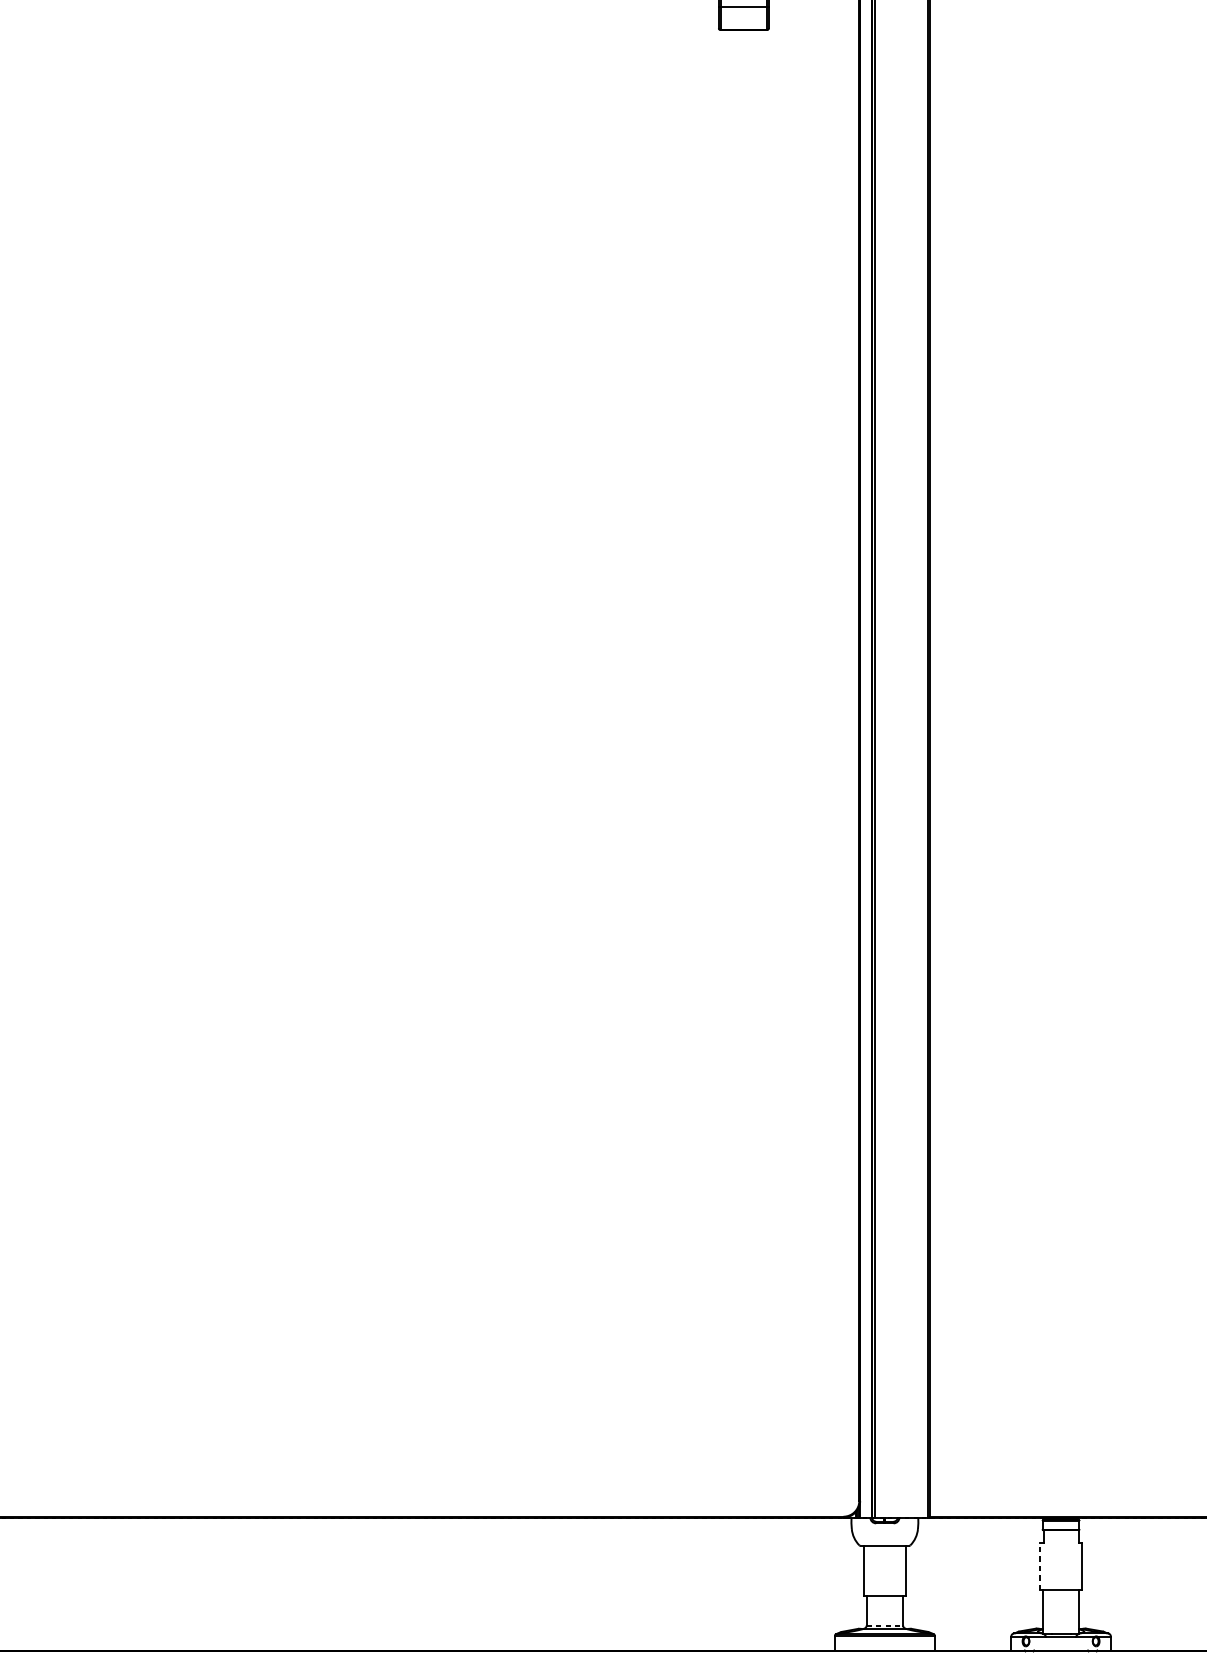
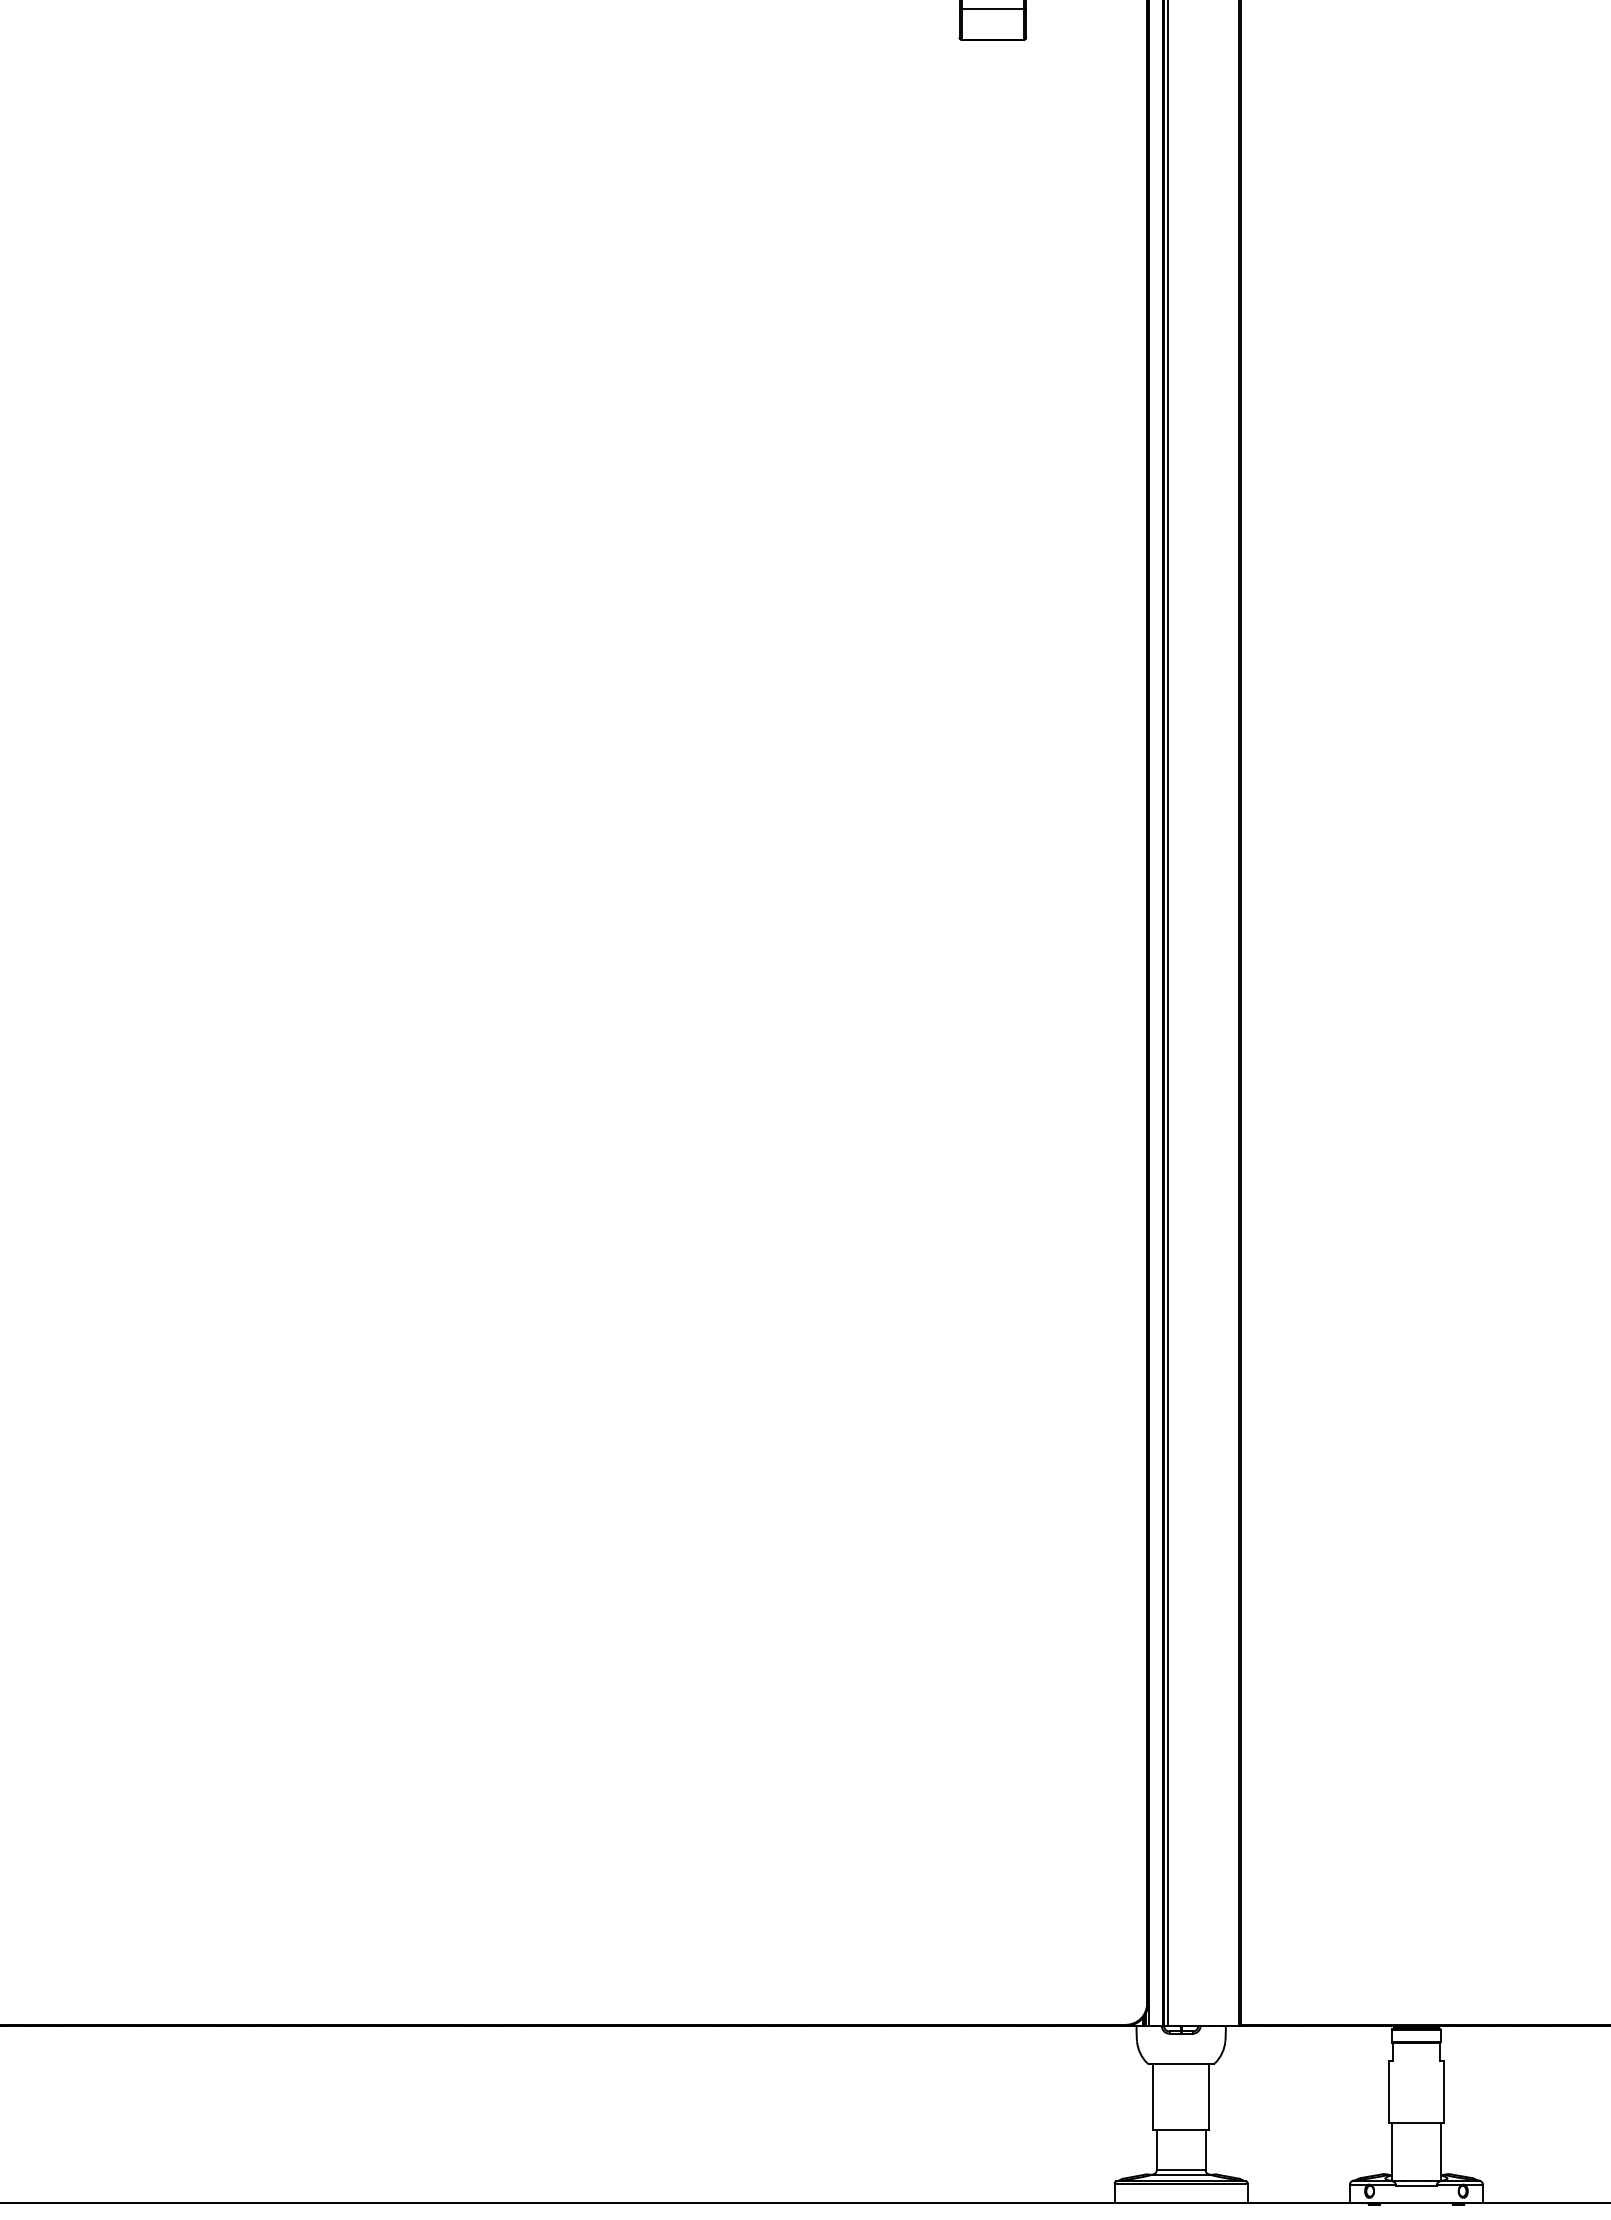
line: (1040, 1566) -> (1388, 2091), dashed -> solid
line: (885, 1625) -> (1181, 2170), dashed -> solid

